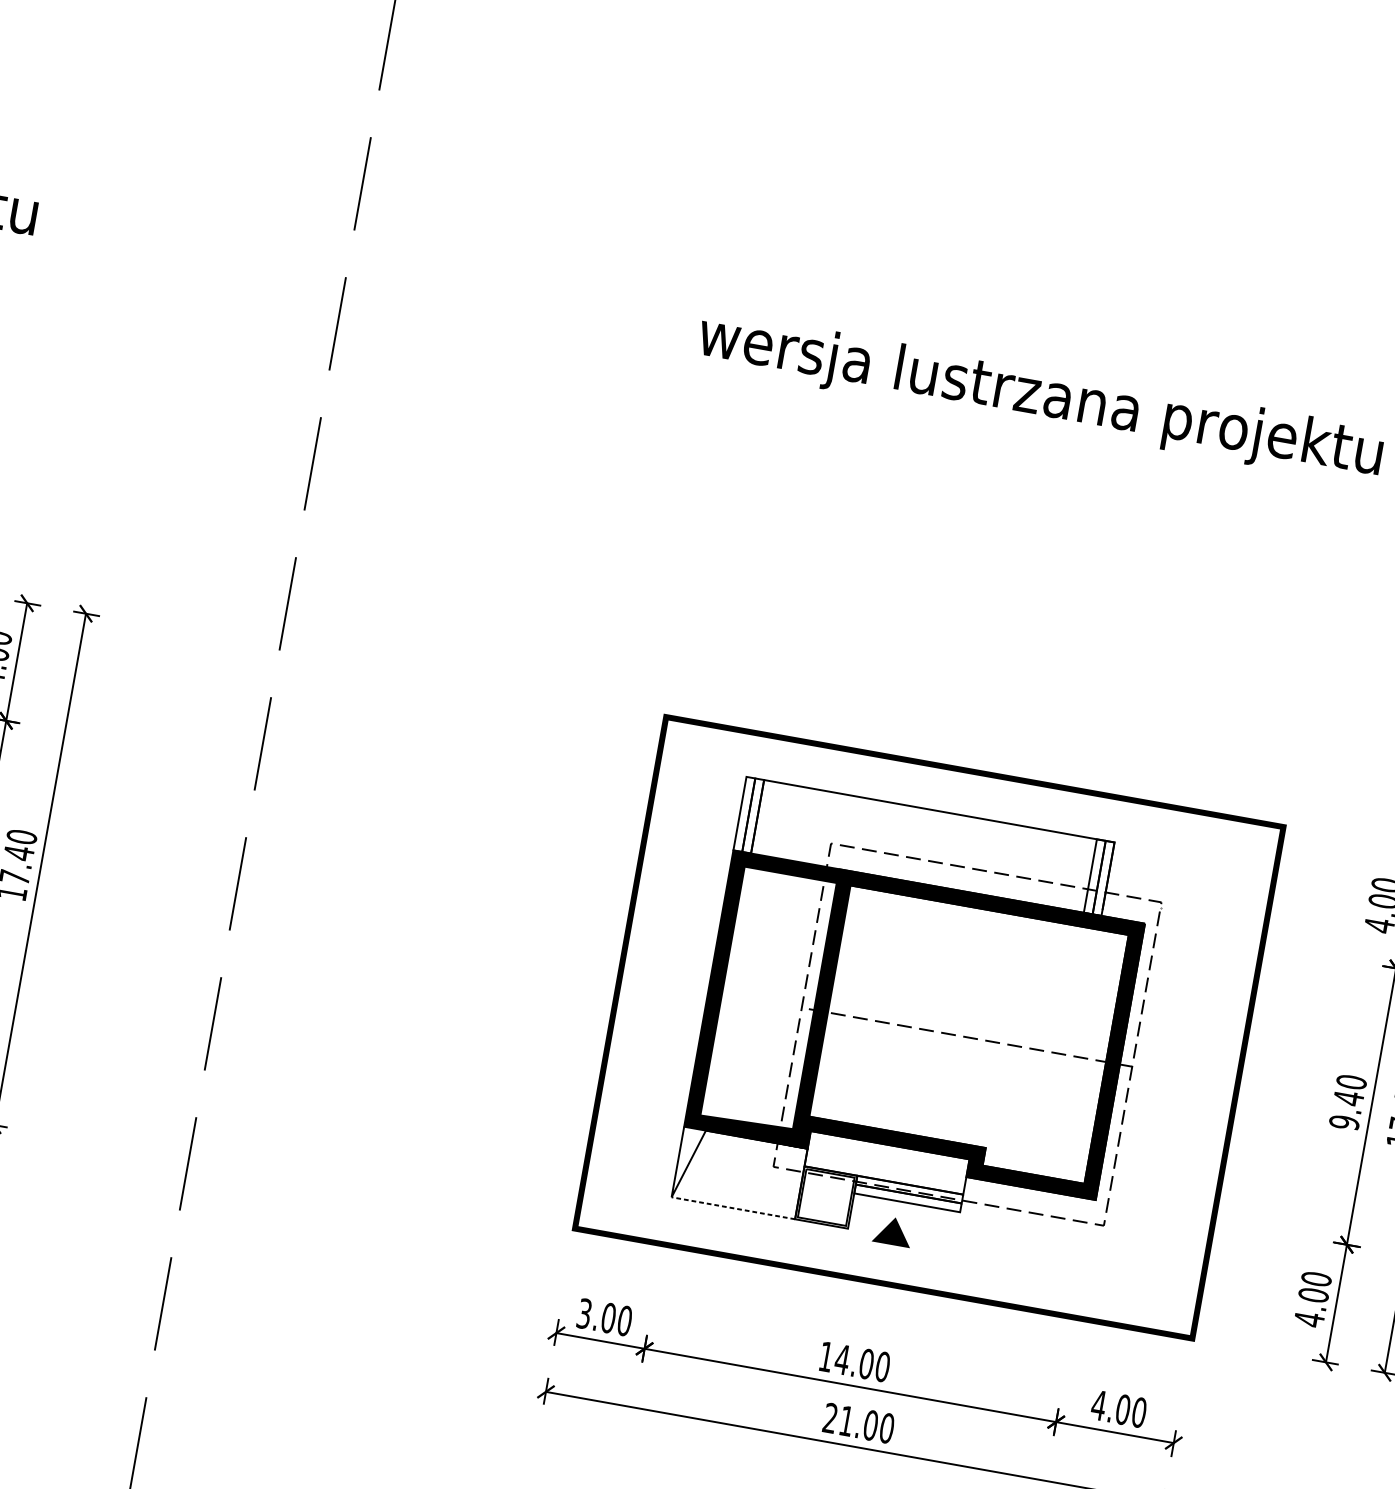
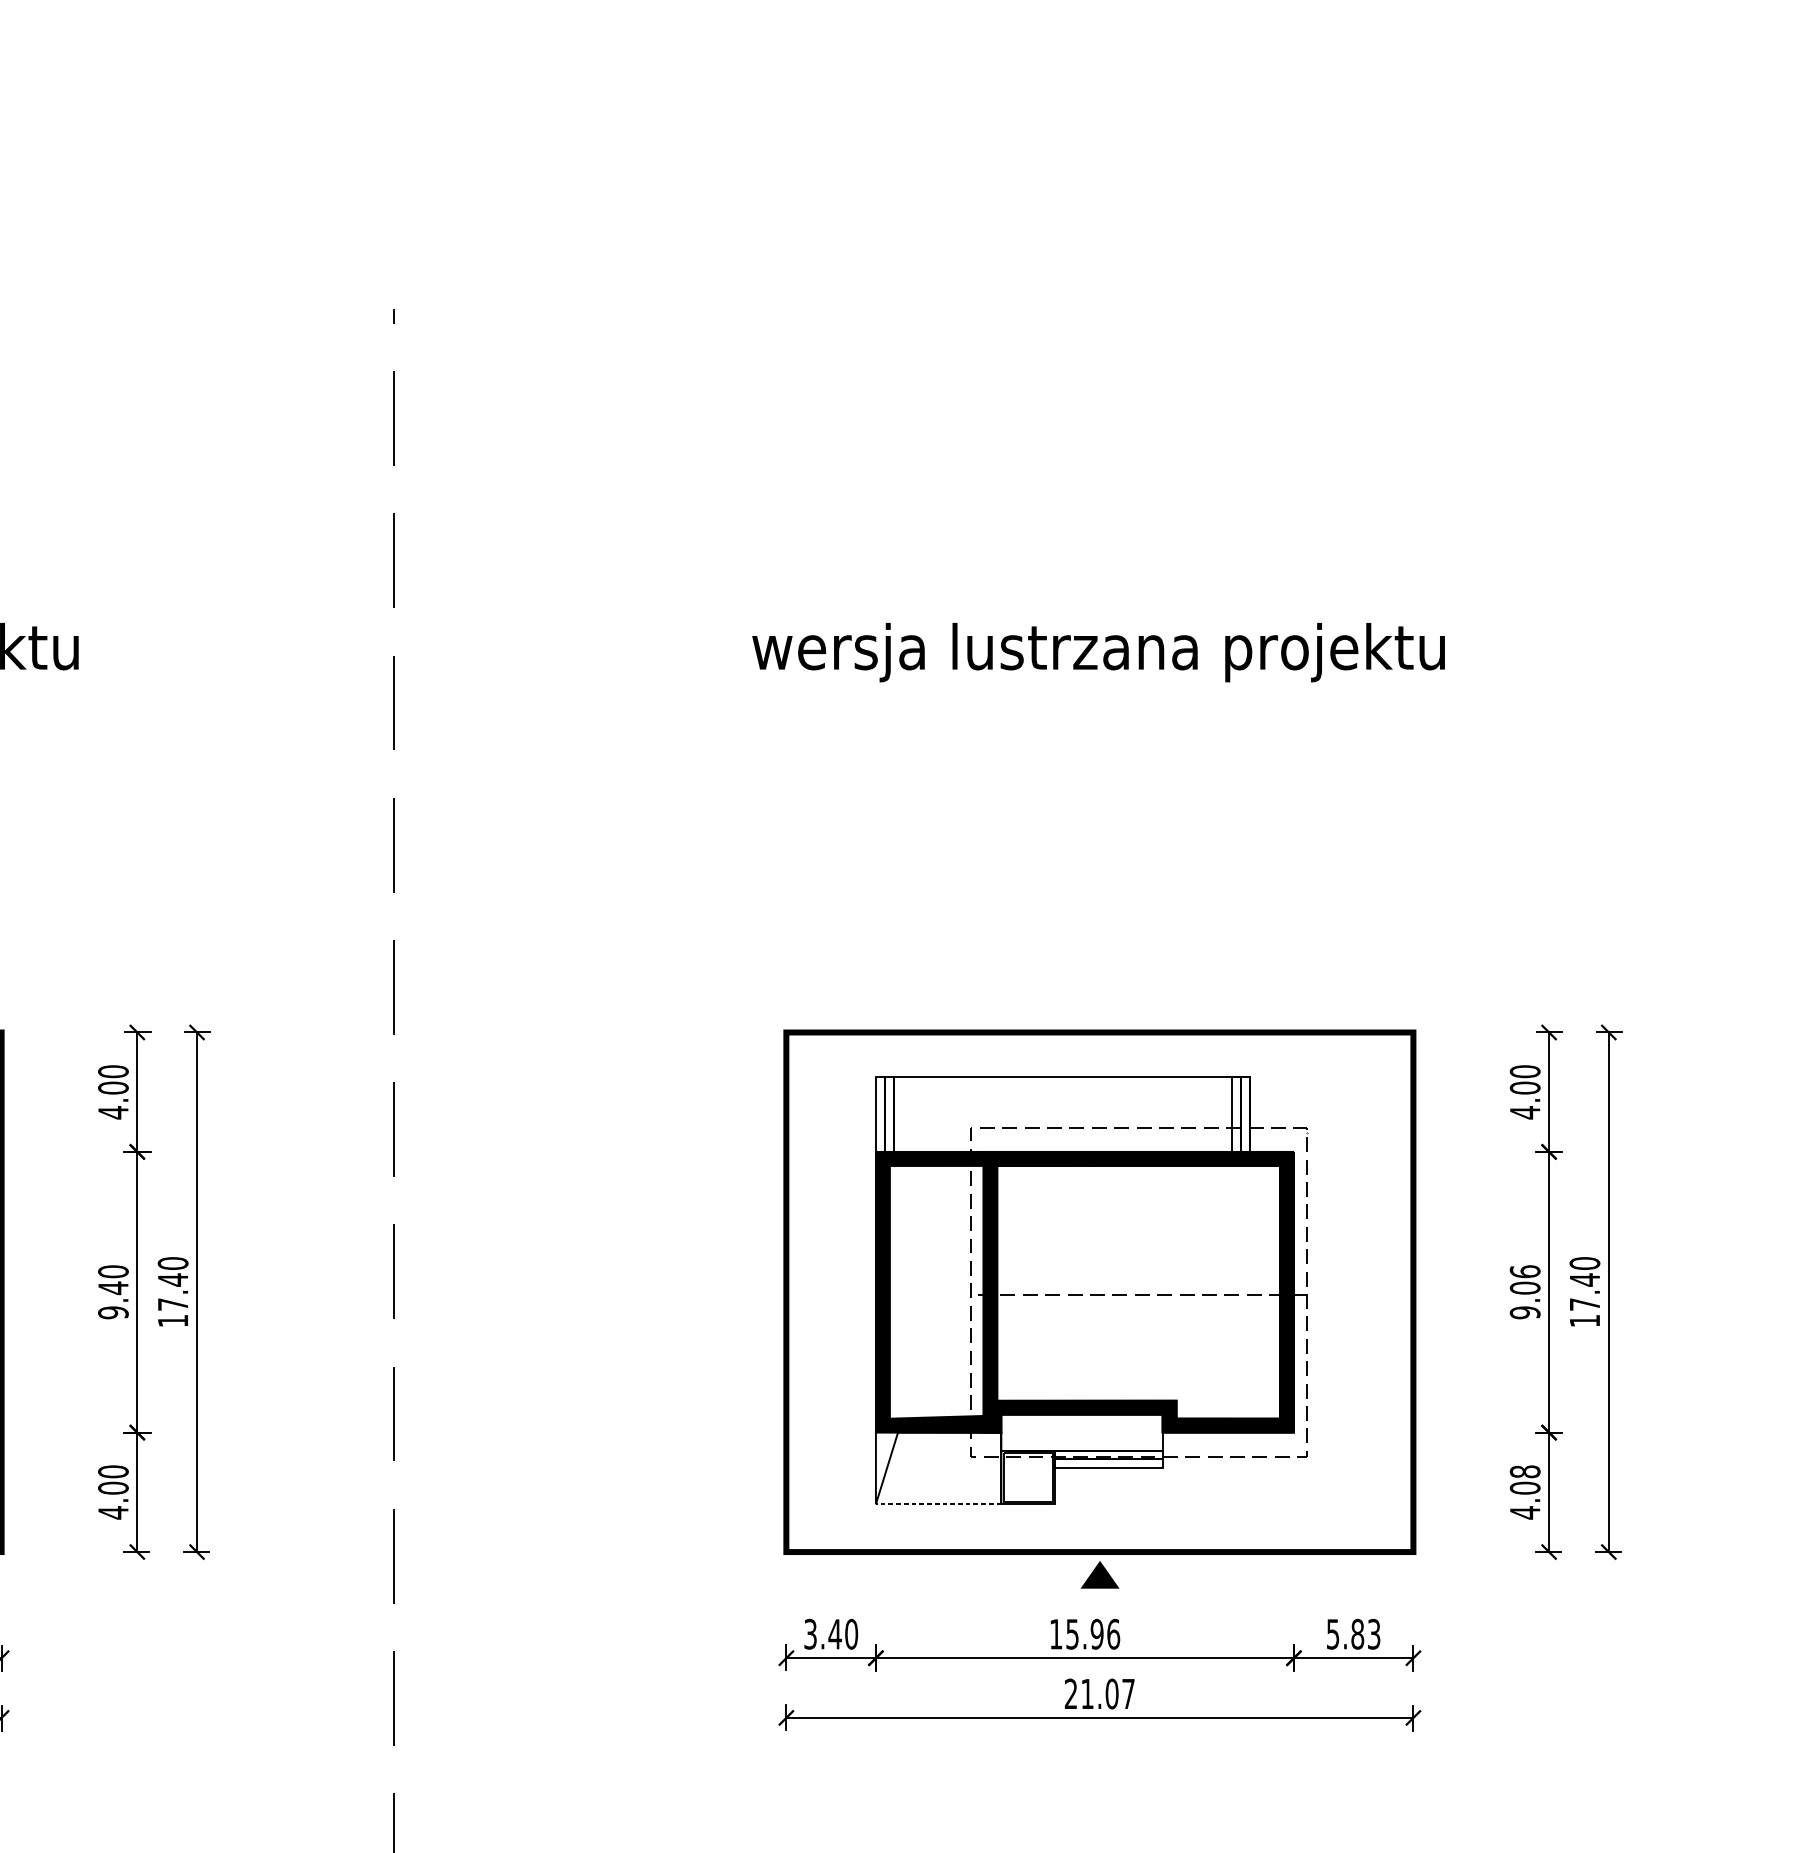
text: (1349, 1090) -> (1524, 1280), 9.40 -> 9.06
part: (892, 1230) -> (1099, 1574), moved
text: (1316, 1278) -> (1525, 1471), 4.00 -> 4.08
text: (608, 1317) -> (834, 1633), 3.00 -> 3.40
text: (862, 1362) -> (1092, 1633), 14.00 -> 15.96
text: (1118, 1409) -> (1353, 1634), 4.00 -> 5.83
text: (887, 1427) -> (1128, 1693), 21.00 -> 21.07

